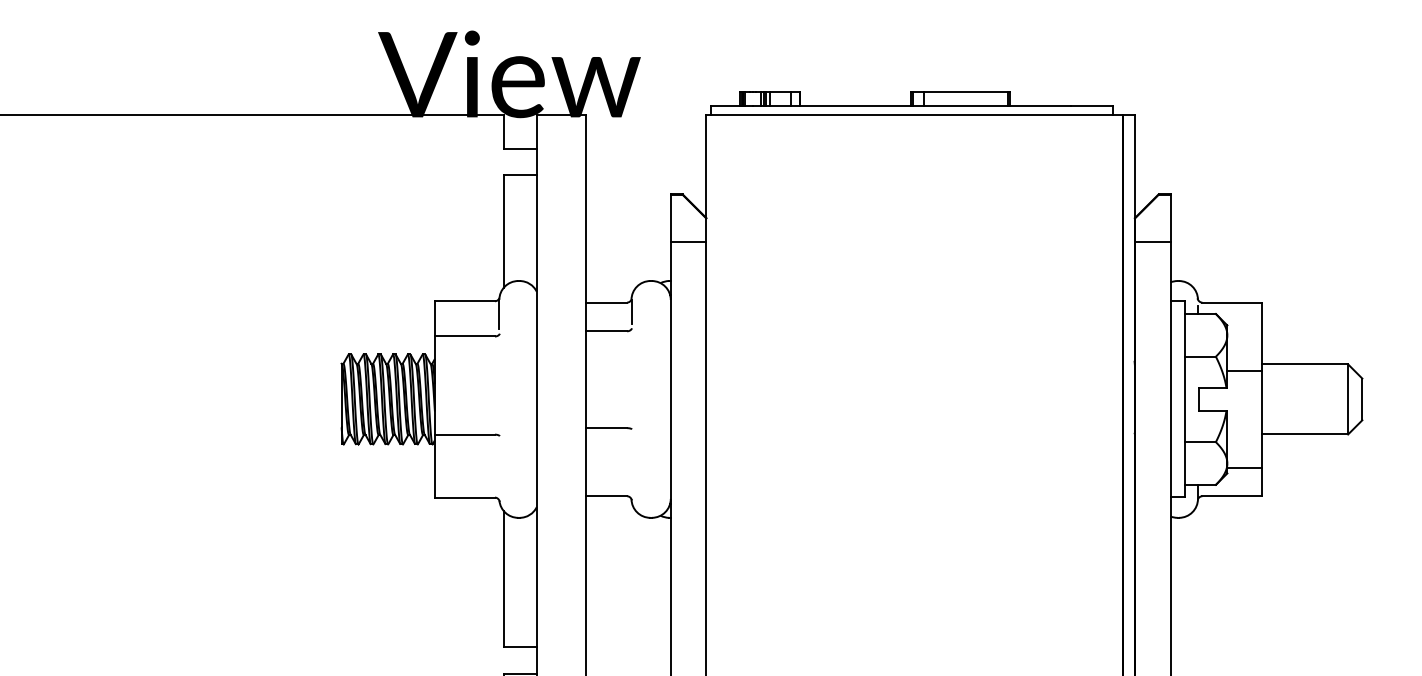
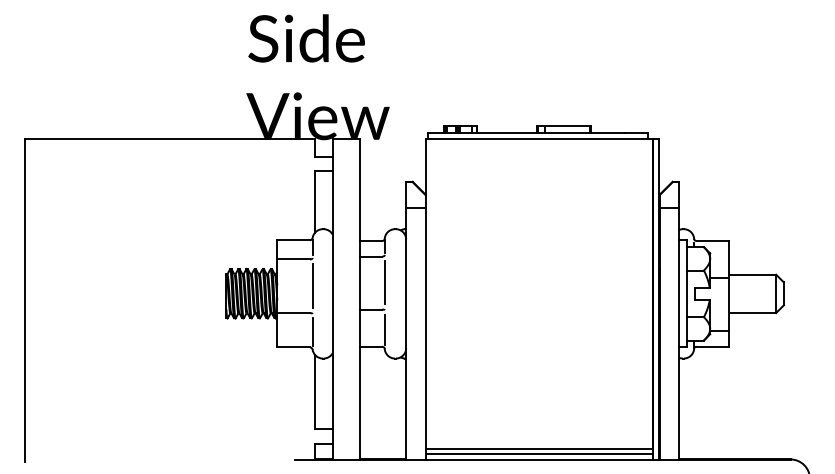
line: (631, 378) -> (384, 282), added
line: (499, 384) -> (312, 285), added
line: (631, 464) -> (384, 329), added
line: (499, 470) -> (312, 332), added

